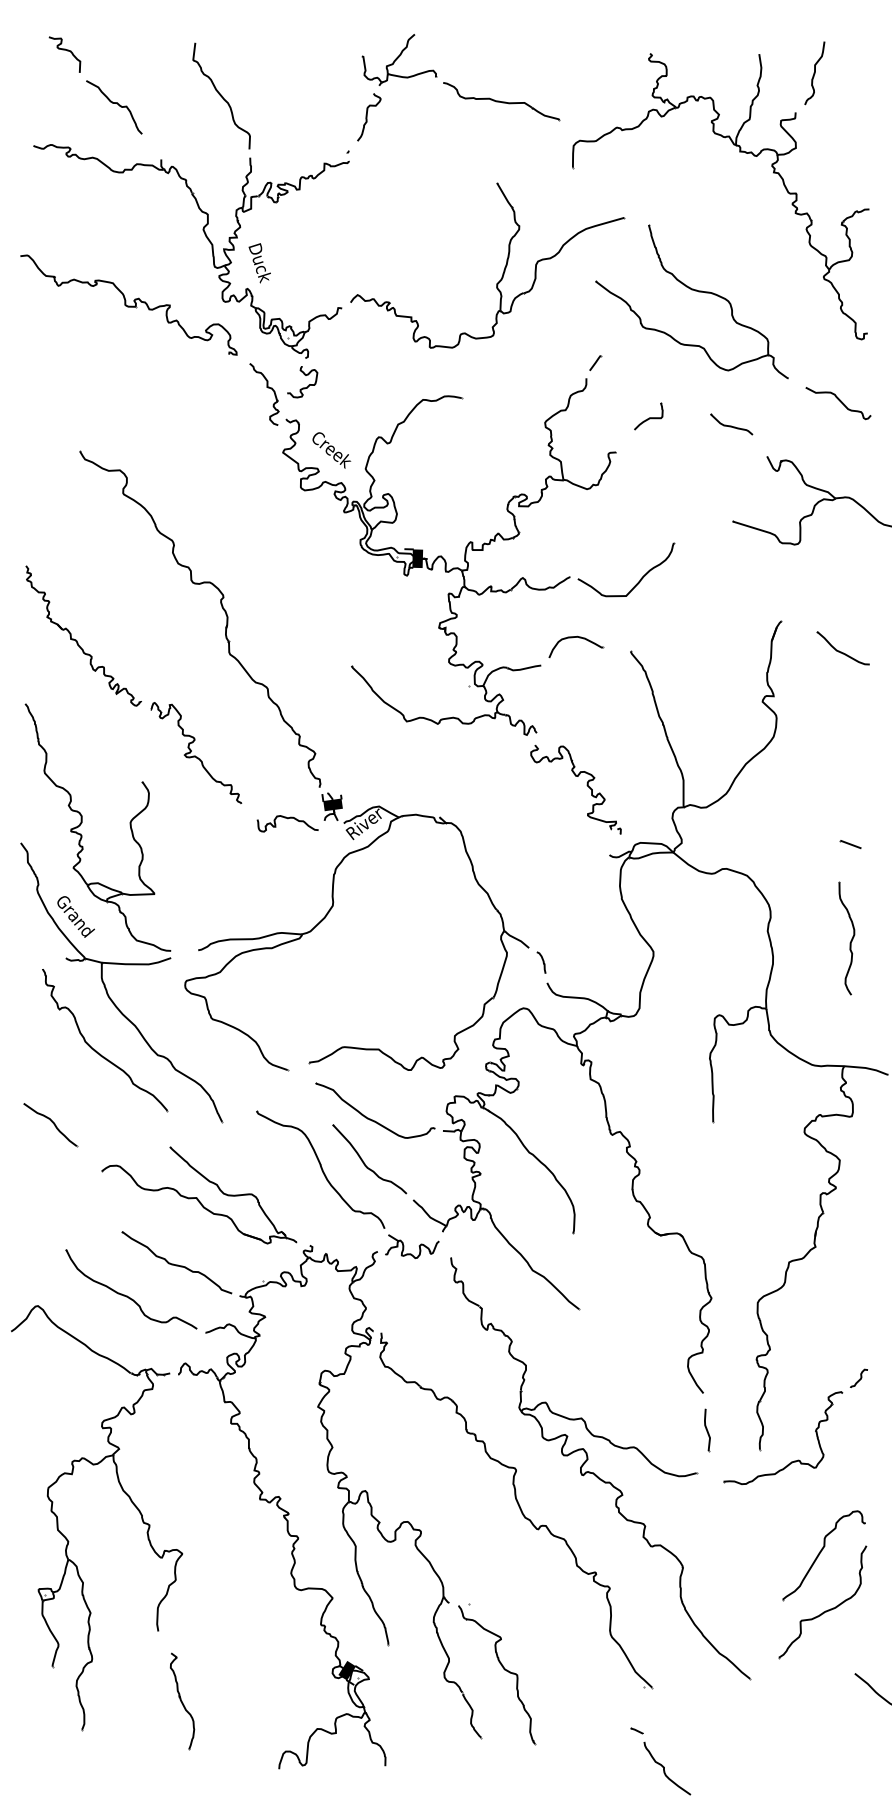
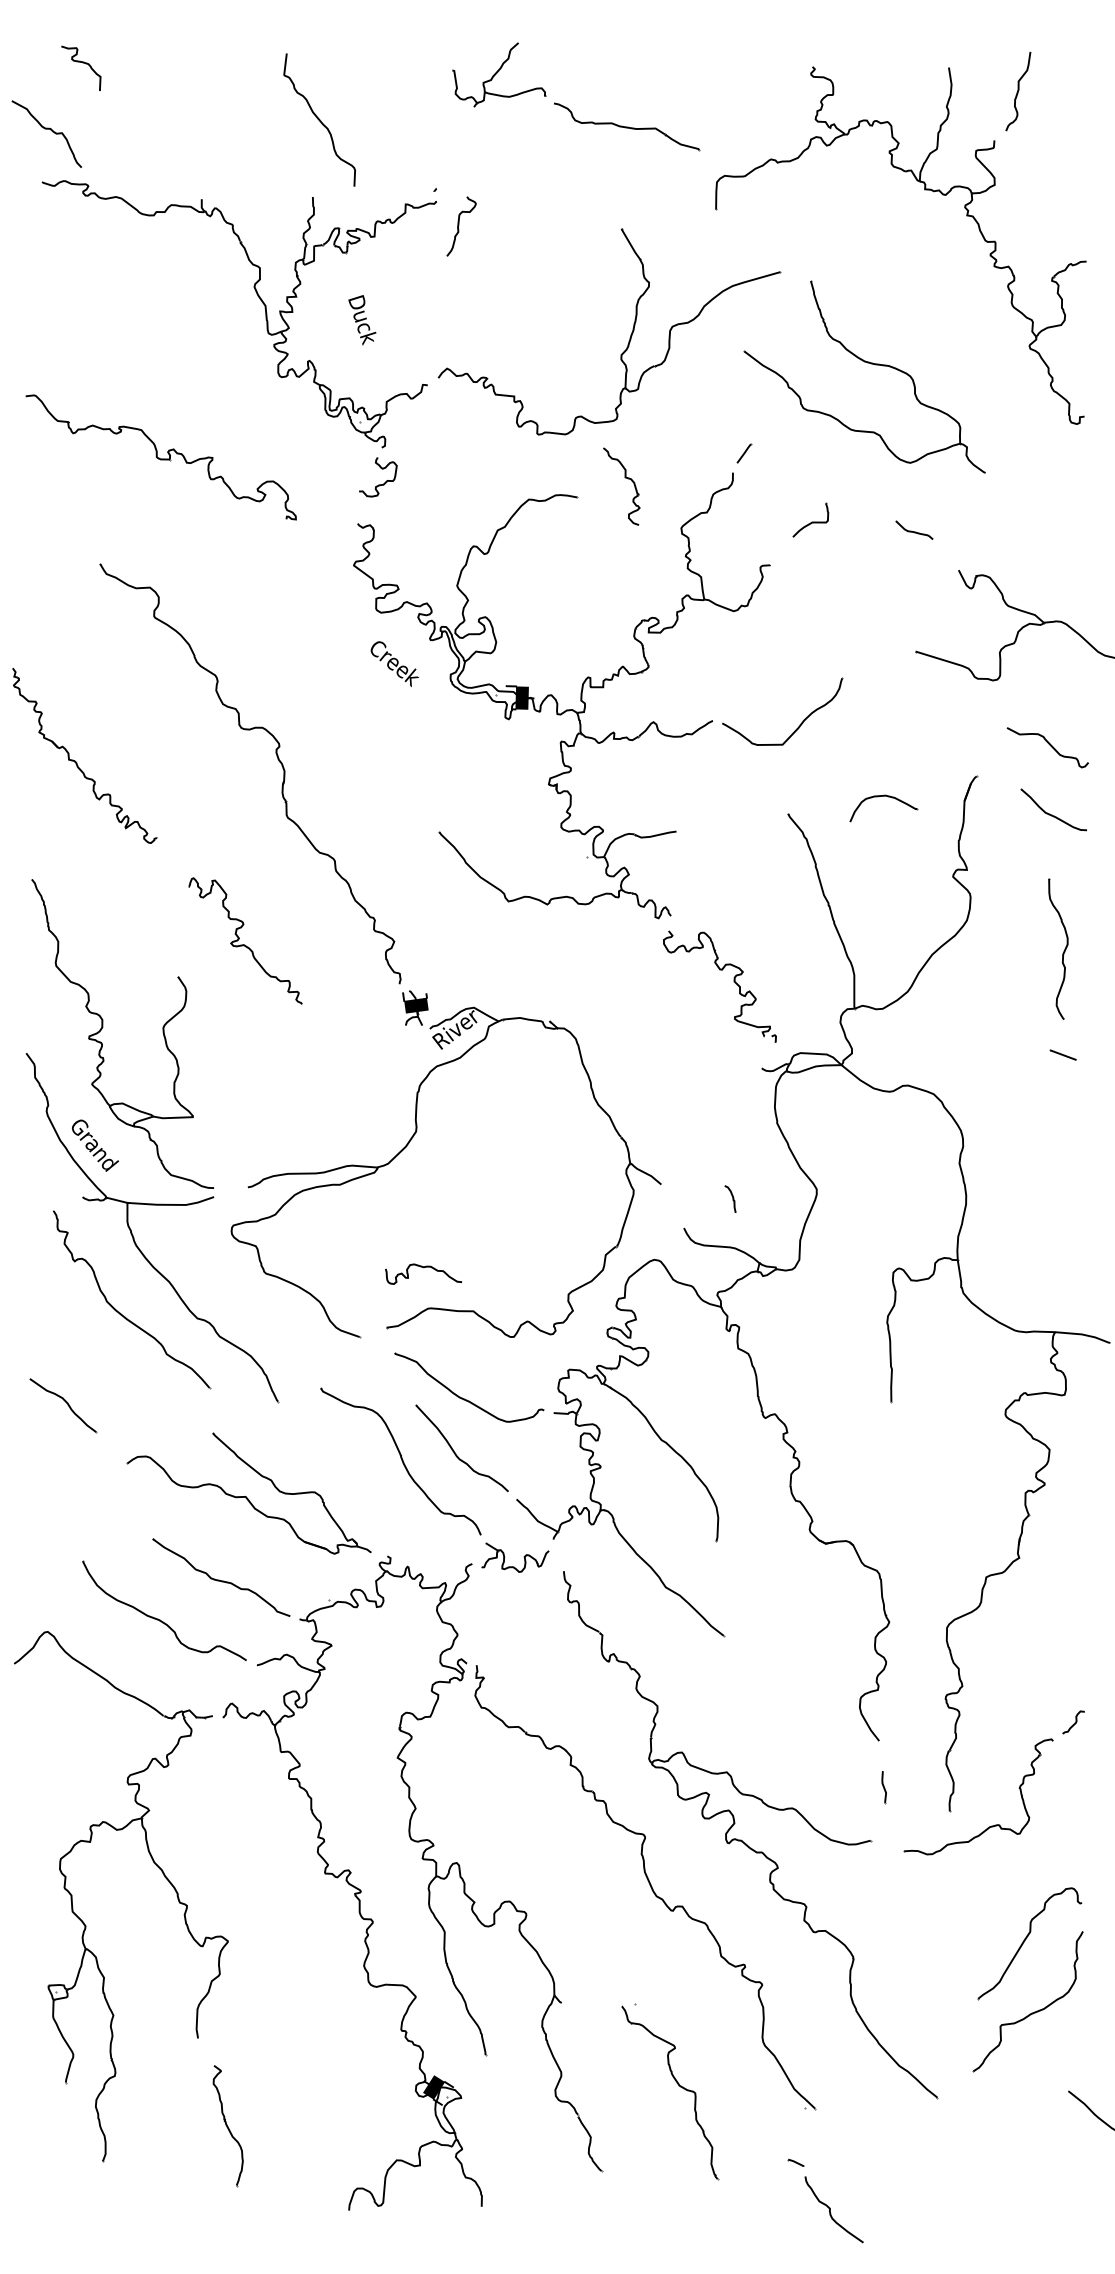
curve: (221, 95) -> (319, 119), moved
curve: (114, 103) -> (47, 129), moved
curve: (367, 117) -> (459, 226), moved
text: (259, 263) -> (361, 320), moved
part: (128, 304) -> (160, 456), moved
part: (267, 388) -> (625, 479), moved
curve: (839, 401) -> (1049, 745), moved
part: (731, 424) -> (914, 530), size x0.7
text: (331, 450) -> (394, 664), moved
part: (579, 638) -> (887, 797), moved
part: (77, 640) -> (77, 761), moved
curve: (287, 819) -> (423, 1268), moved
part: (846, 938) -> (1057, 948), moved
curve: (542, 962) -> (731, 1198), moved
part: (707, 1430) -> (884, 1787), size x0.6
part: (503, 1669) -> (678, 2085), moved

